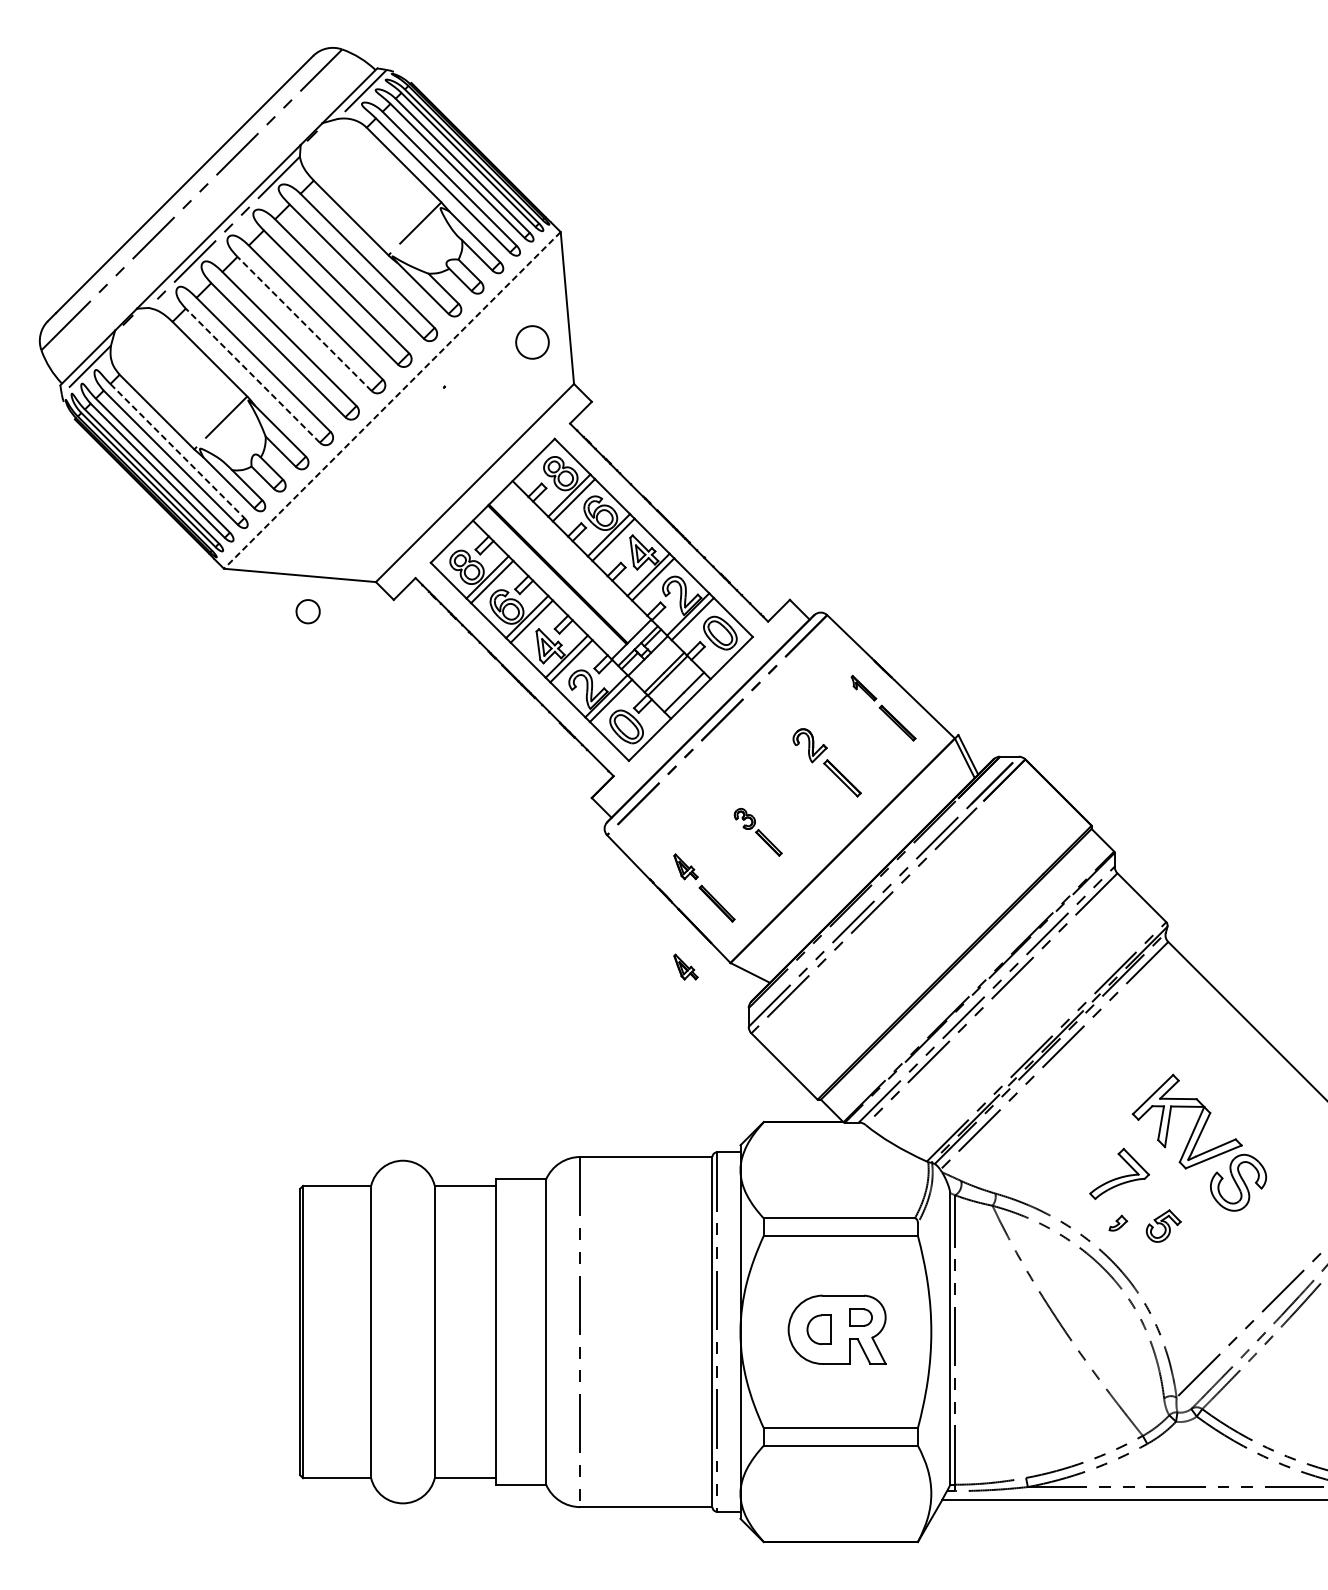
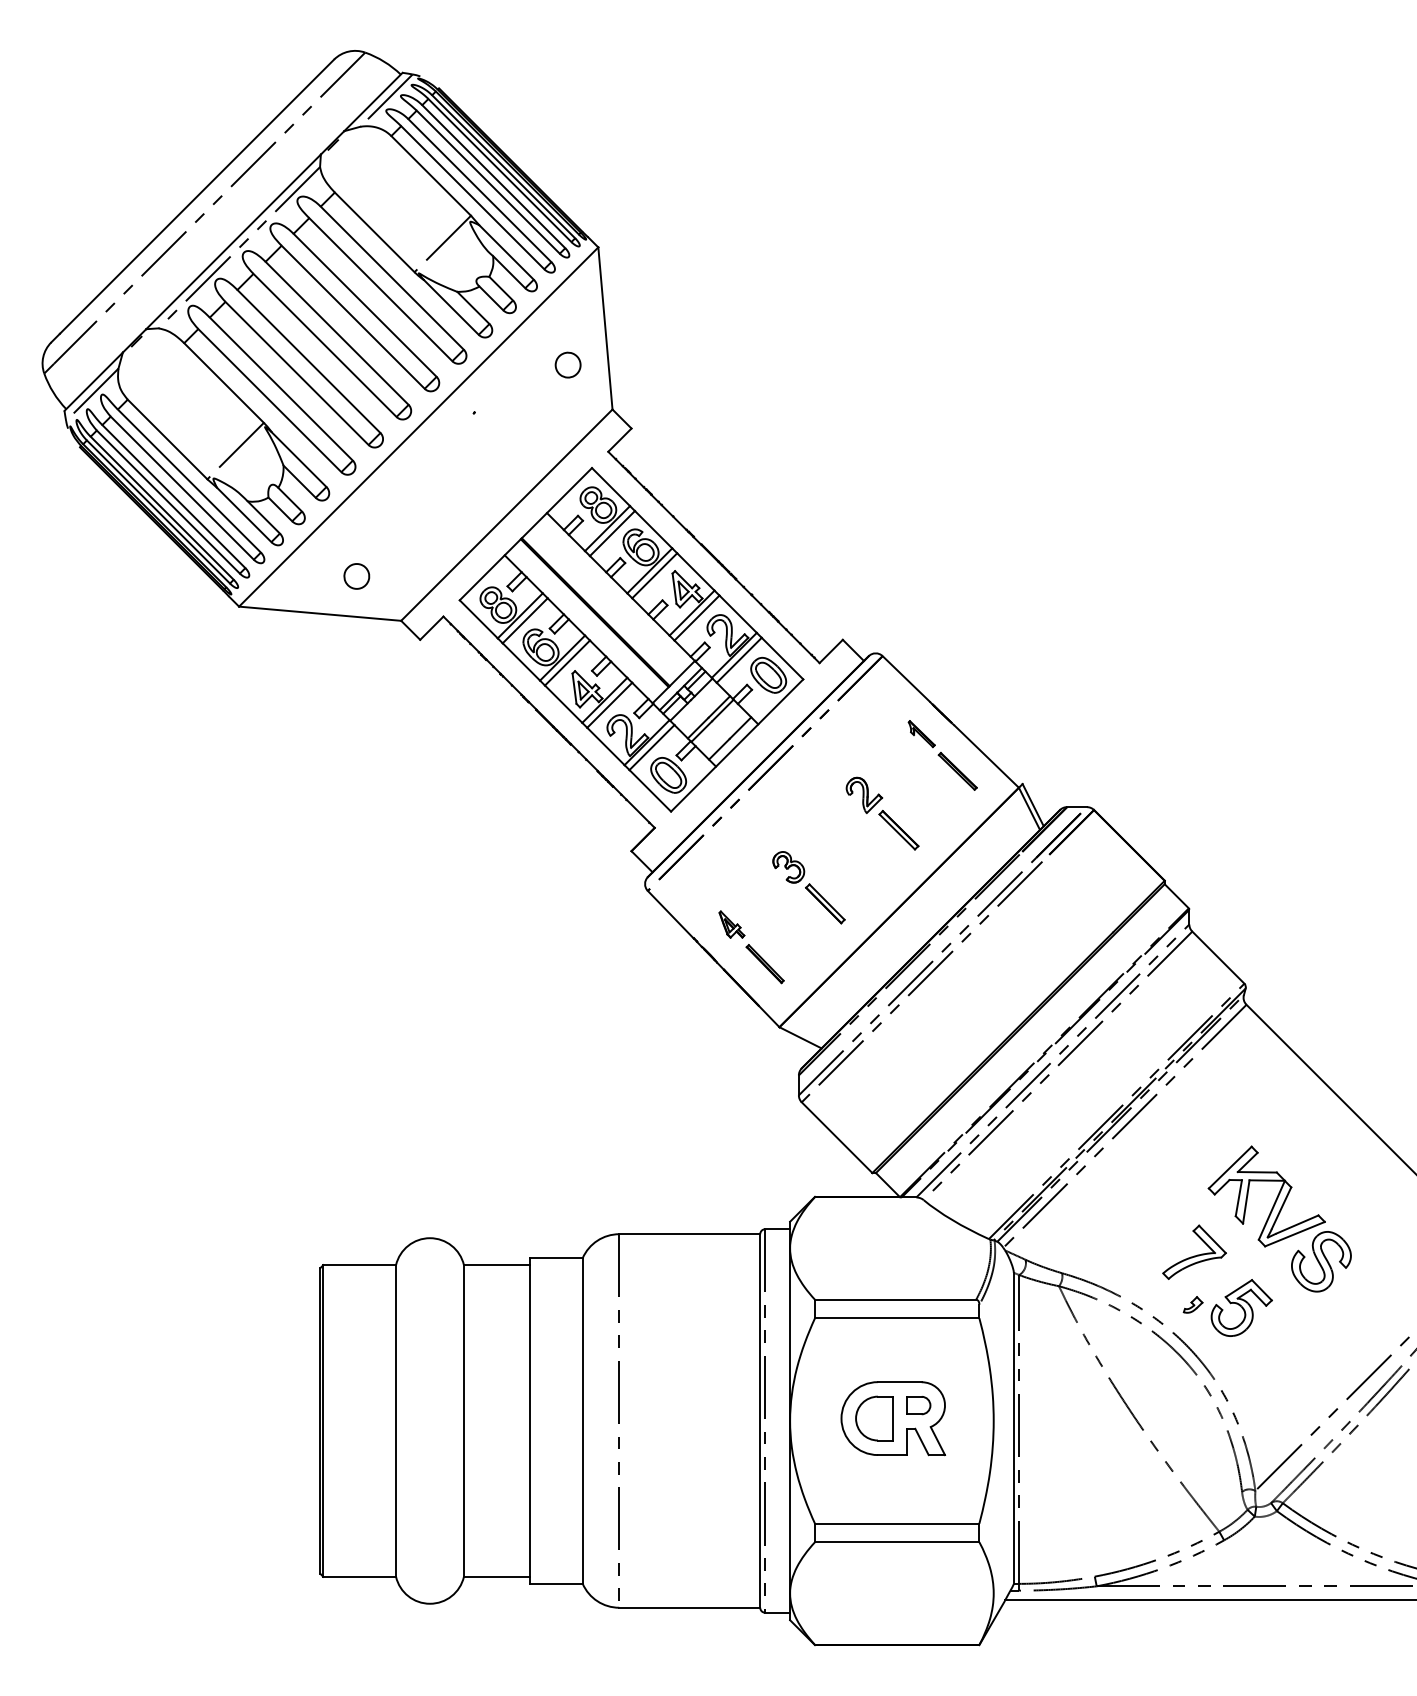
line: (304, 324) -> (324, 345), dashed -> solid
part: (531, 341) -> (567, 364), size x0.71
line: (252, 375) -> (269, 400), dashed -> solid
line: (392, 400) -> (418, 427), dashed -> solid
line: (177, 451) -> (189, 481), dashed -> solid
part: (307, 611) -> (356, 576), moved
part: (757, 832) -> (808, 887), size x1.43
part: (685, 966) -> (731, 1031), removed
part: (1163, 1225) -> (1241, 1307), size x1.67
part: (819, 1329) -> (874, 1418), size x1.43

